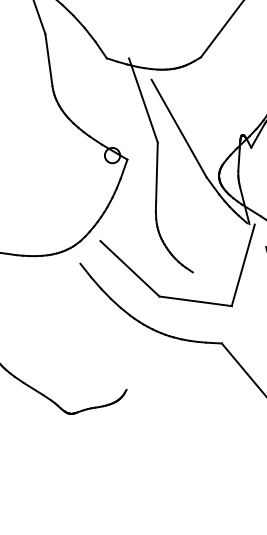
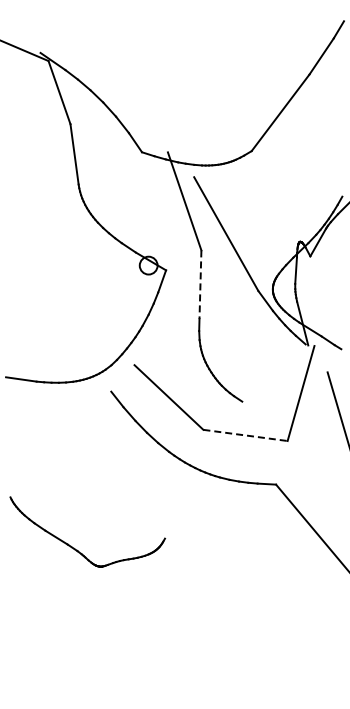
line: (156, 172) -> (200, 285), solid -> dashed
line: (196, 301) -> (246, 435), solid -> dashed

